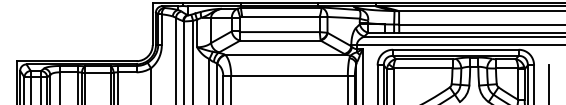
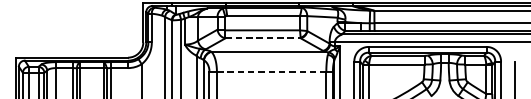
line: (280, 40) -> (263, 38), solid -> dashed
line: (290, 76) -> (272, 72), solid -> dashed

